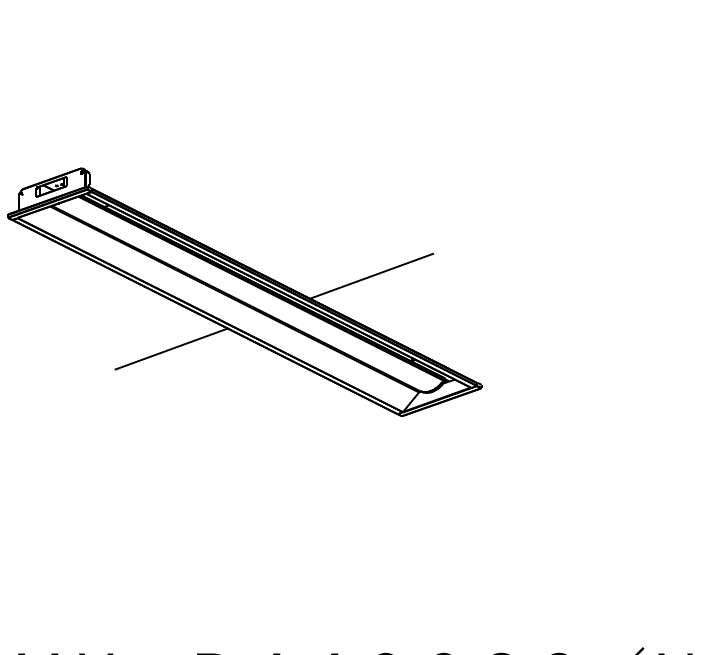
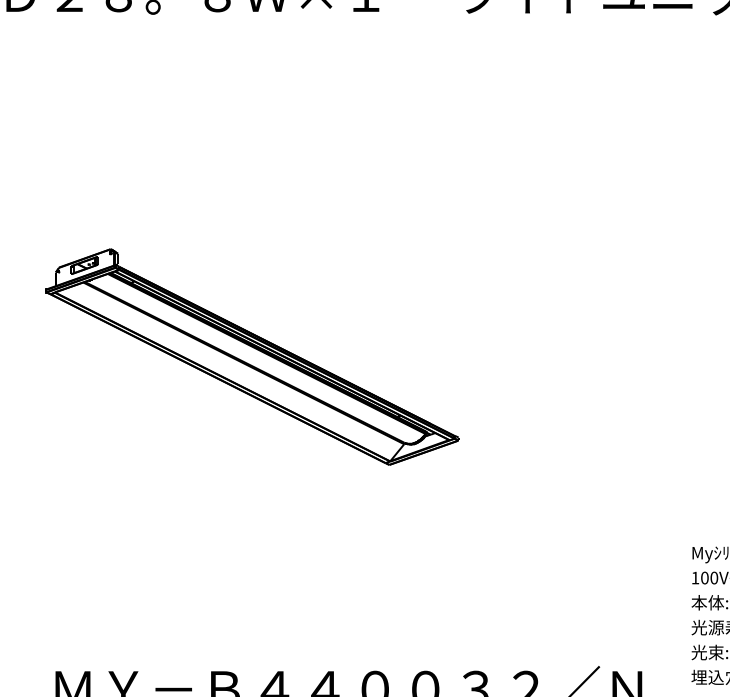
line: (371, 275) -> (362, 342), removed
line: (171, 349) -> (188, 406), removed

